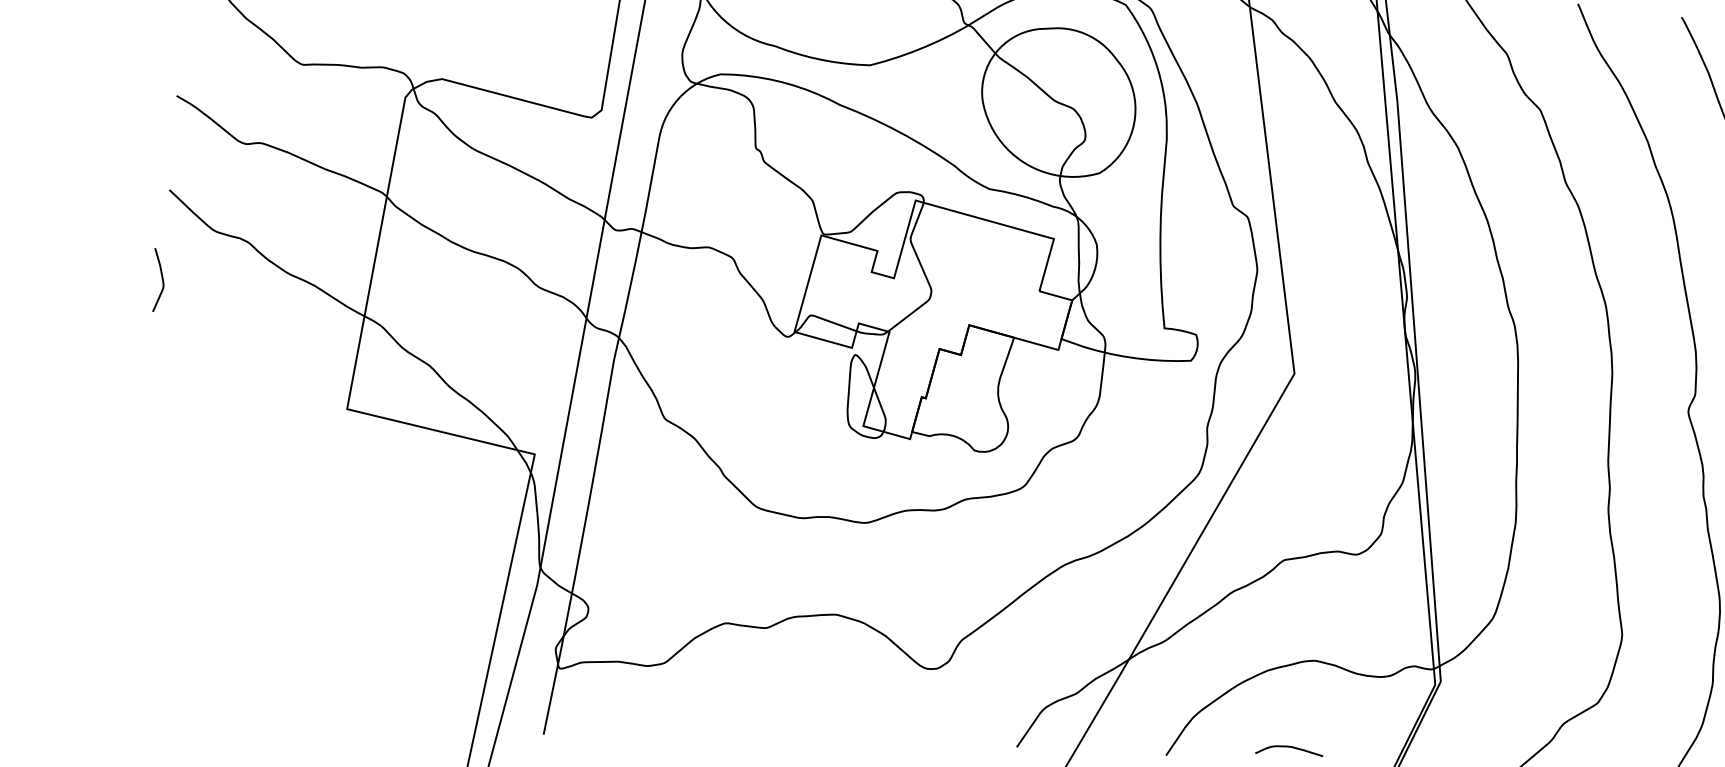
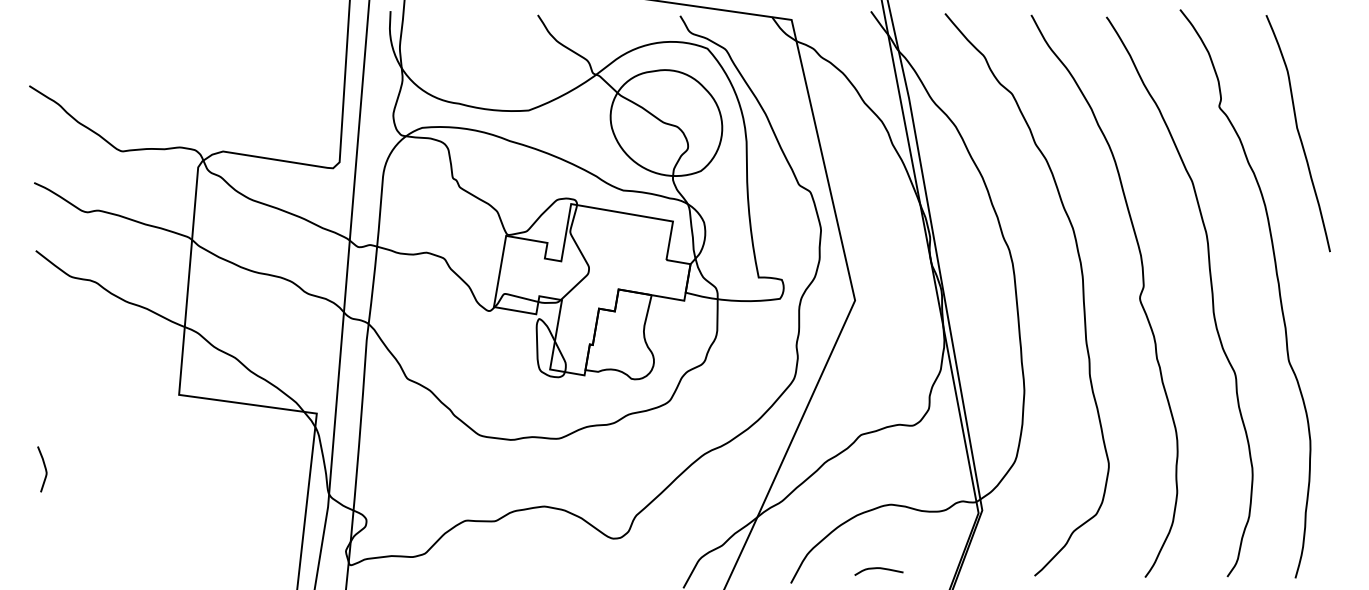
curve: (161, 279) -> (44, 468), moved

